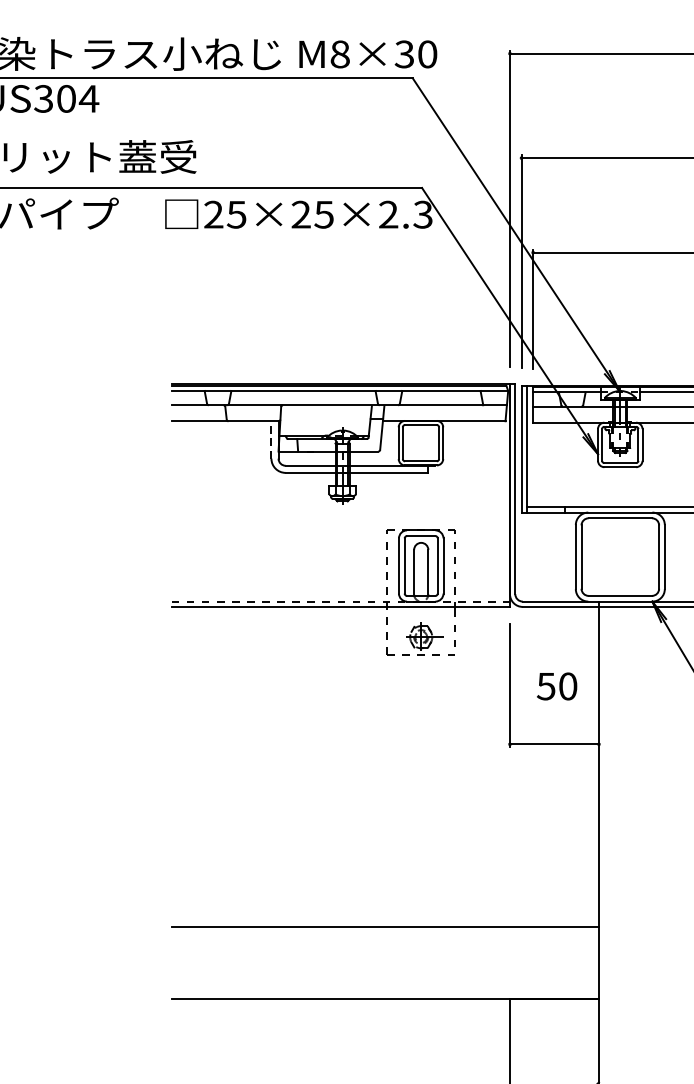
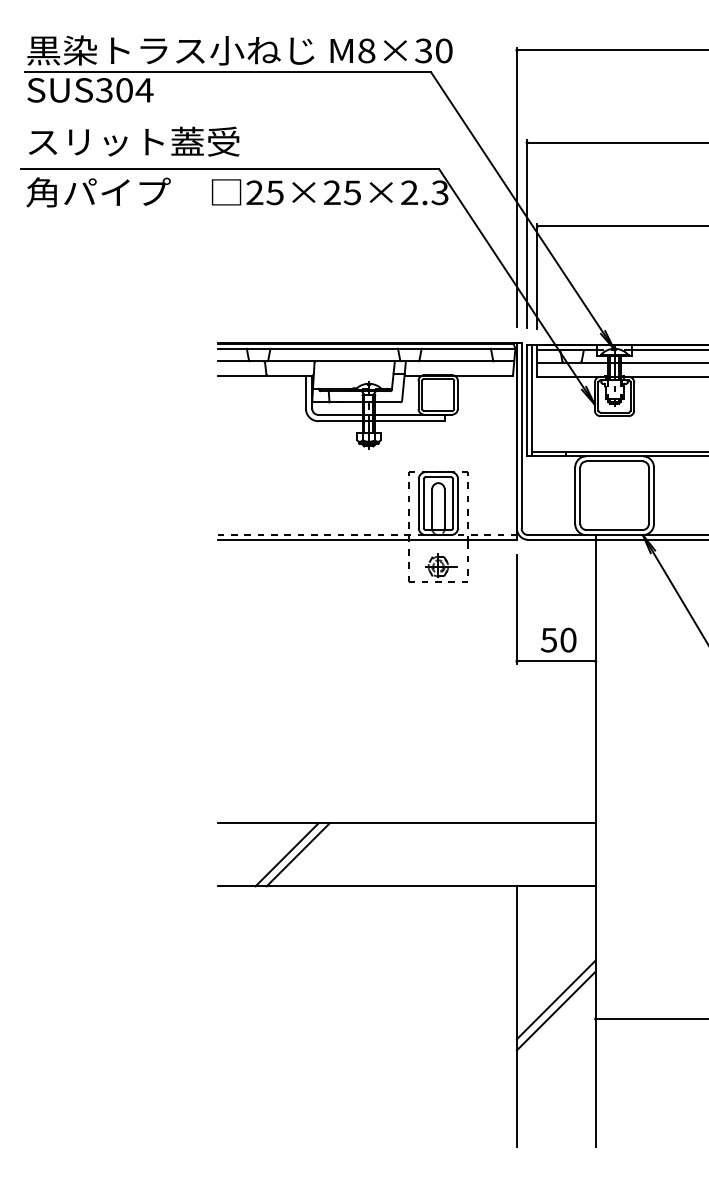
line: (270, 440) -> (305, 392), dashed -> solid
text: (556, 685) -> (558, 639), moved
line: (249, 962) -> (286, 854), added
line: (261, 962) -> (297, 854), added

